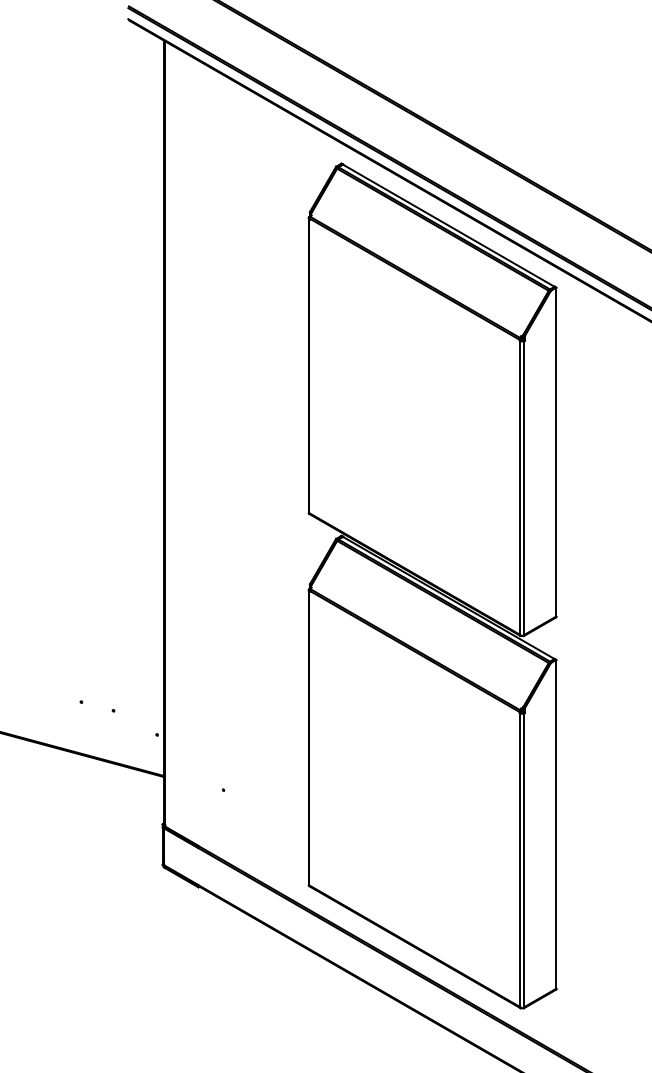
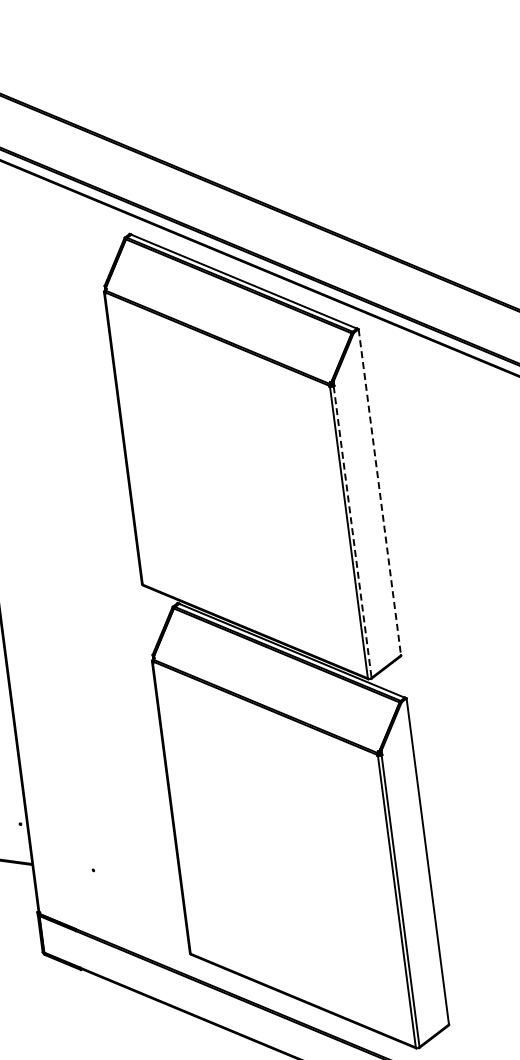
line: (556, 452) -> (380, 492), solid -> dashed
line: (524, 488) -> (353, 532), solid -> dashed

